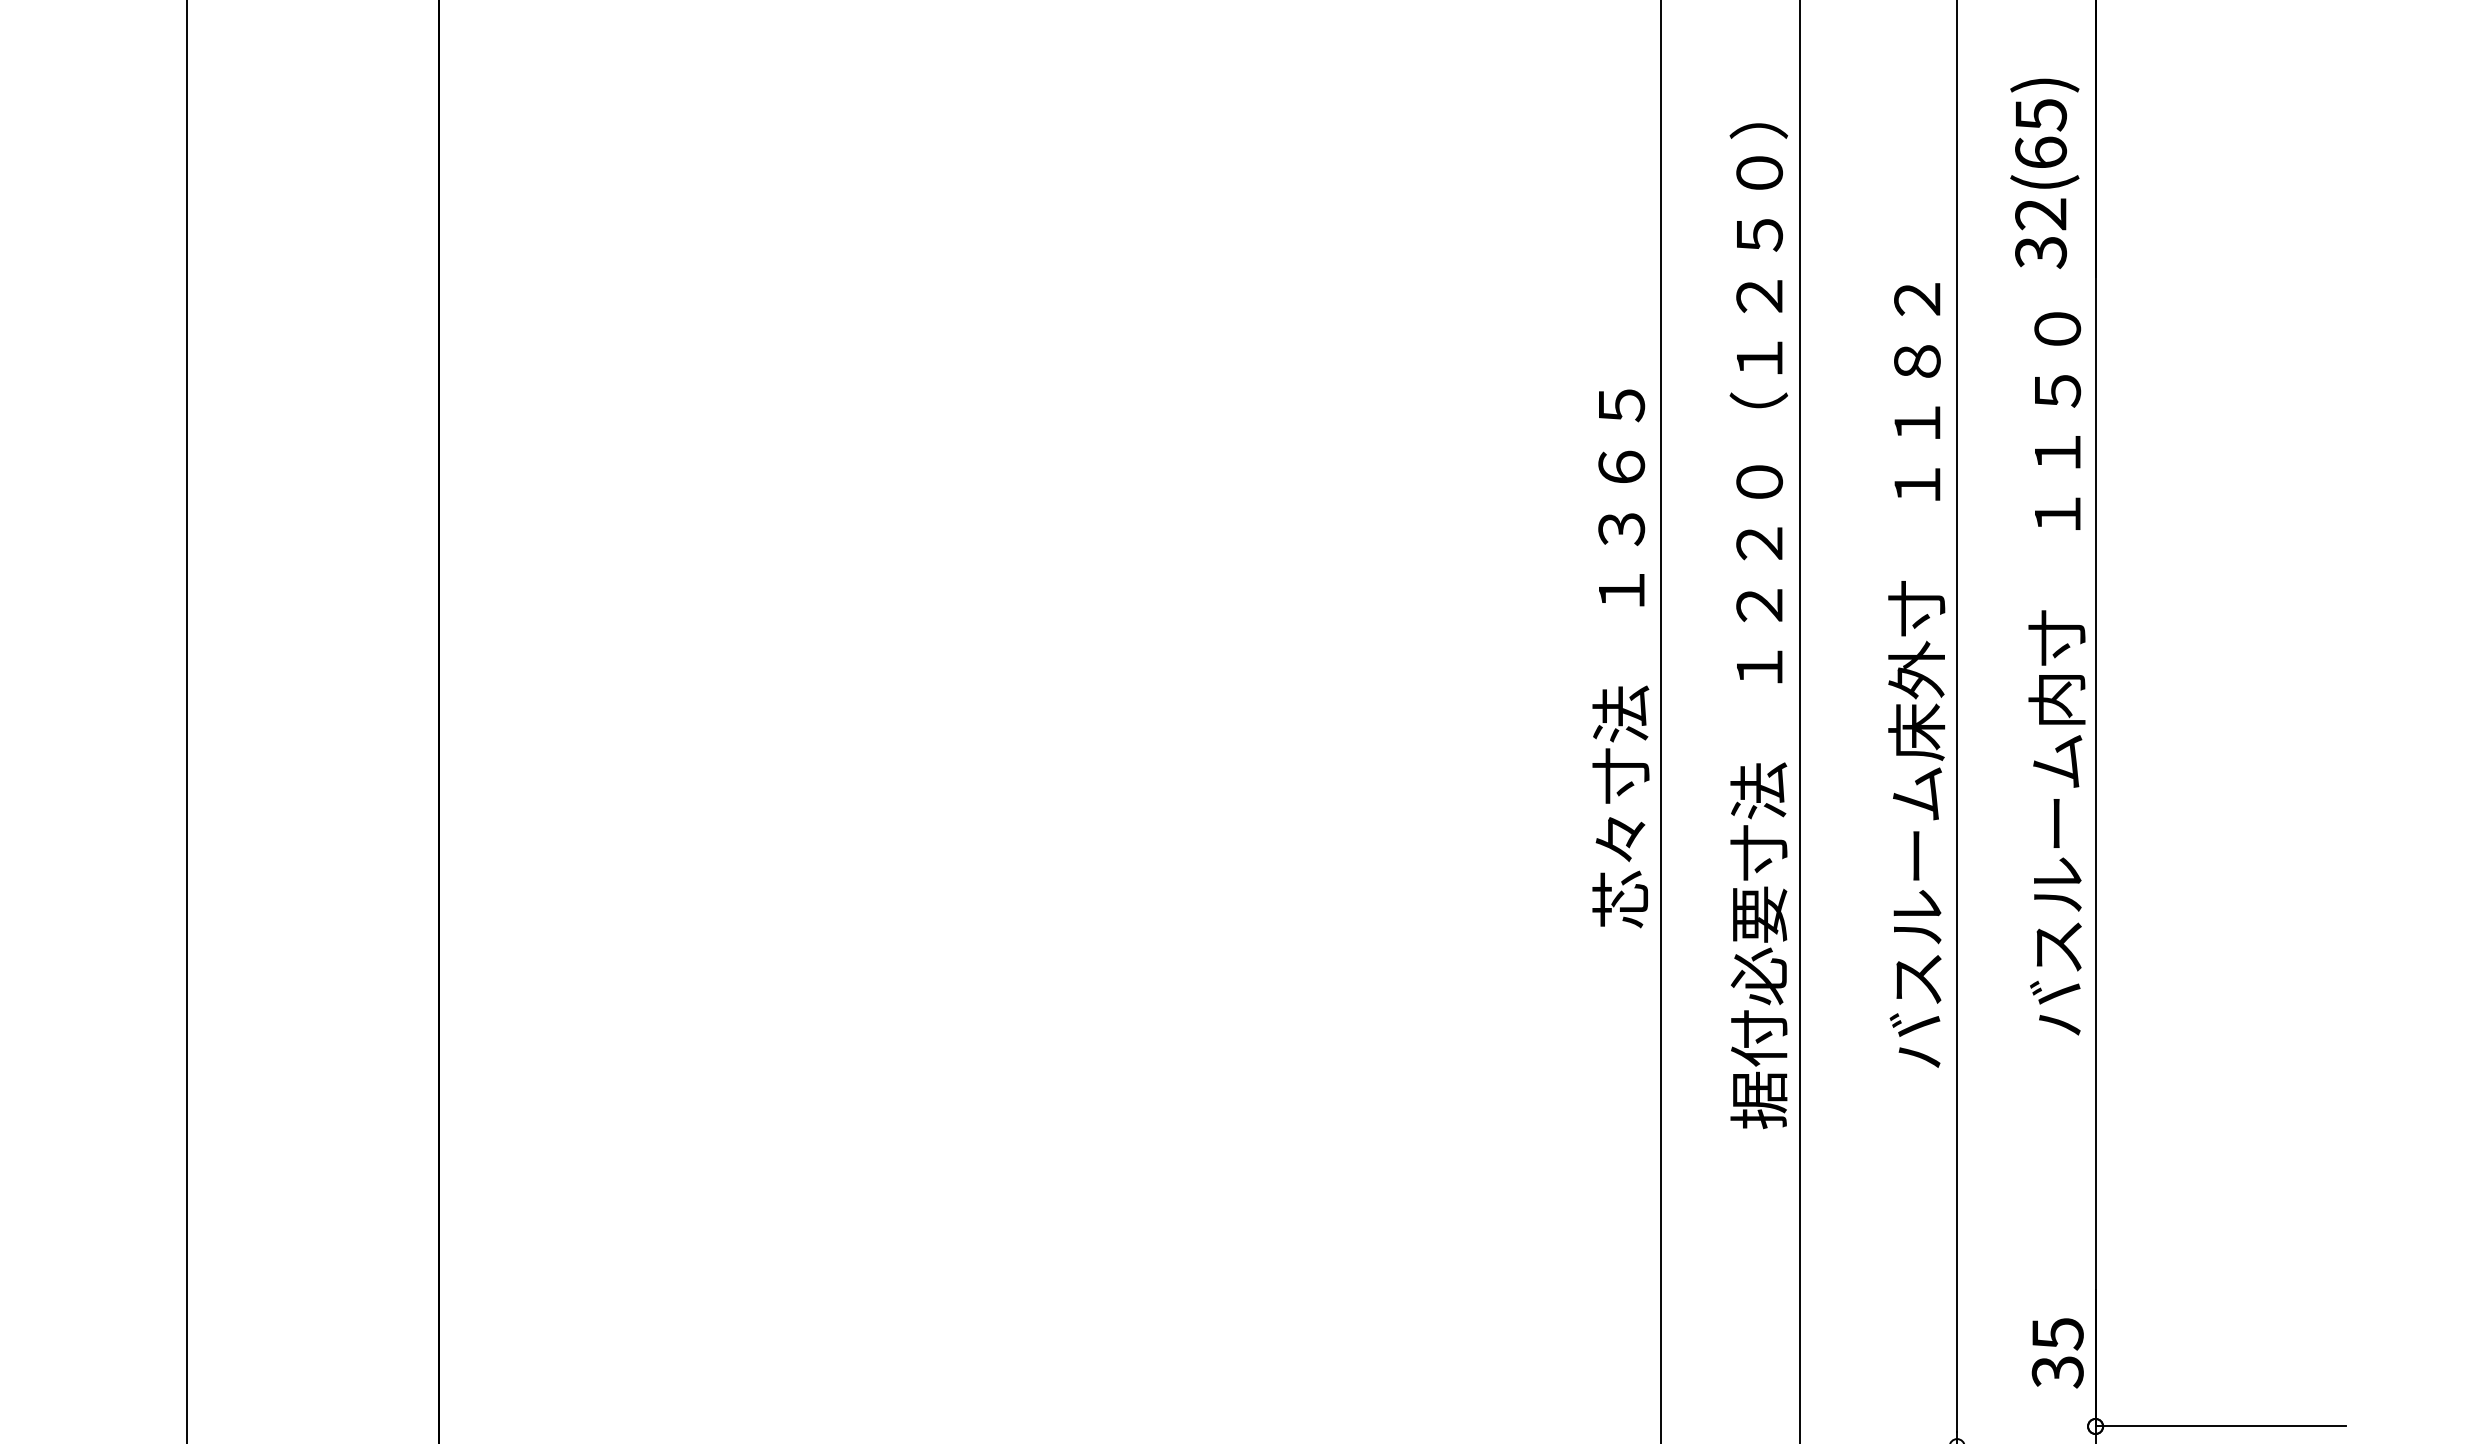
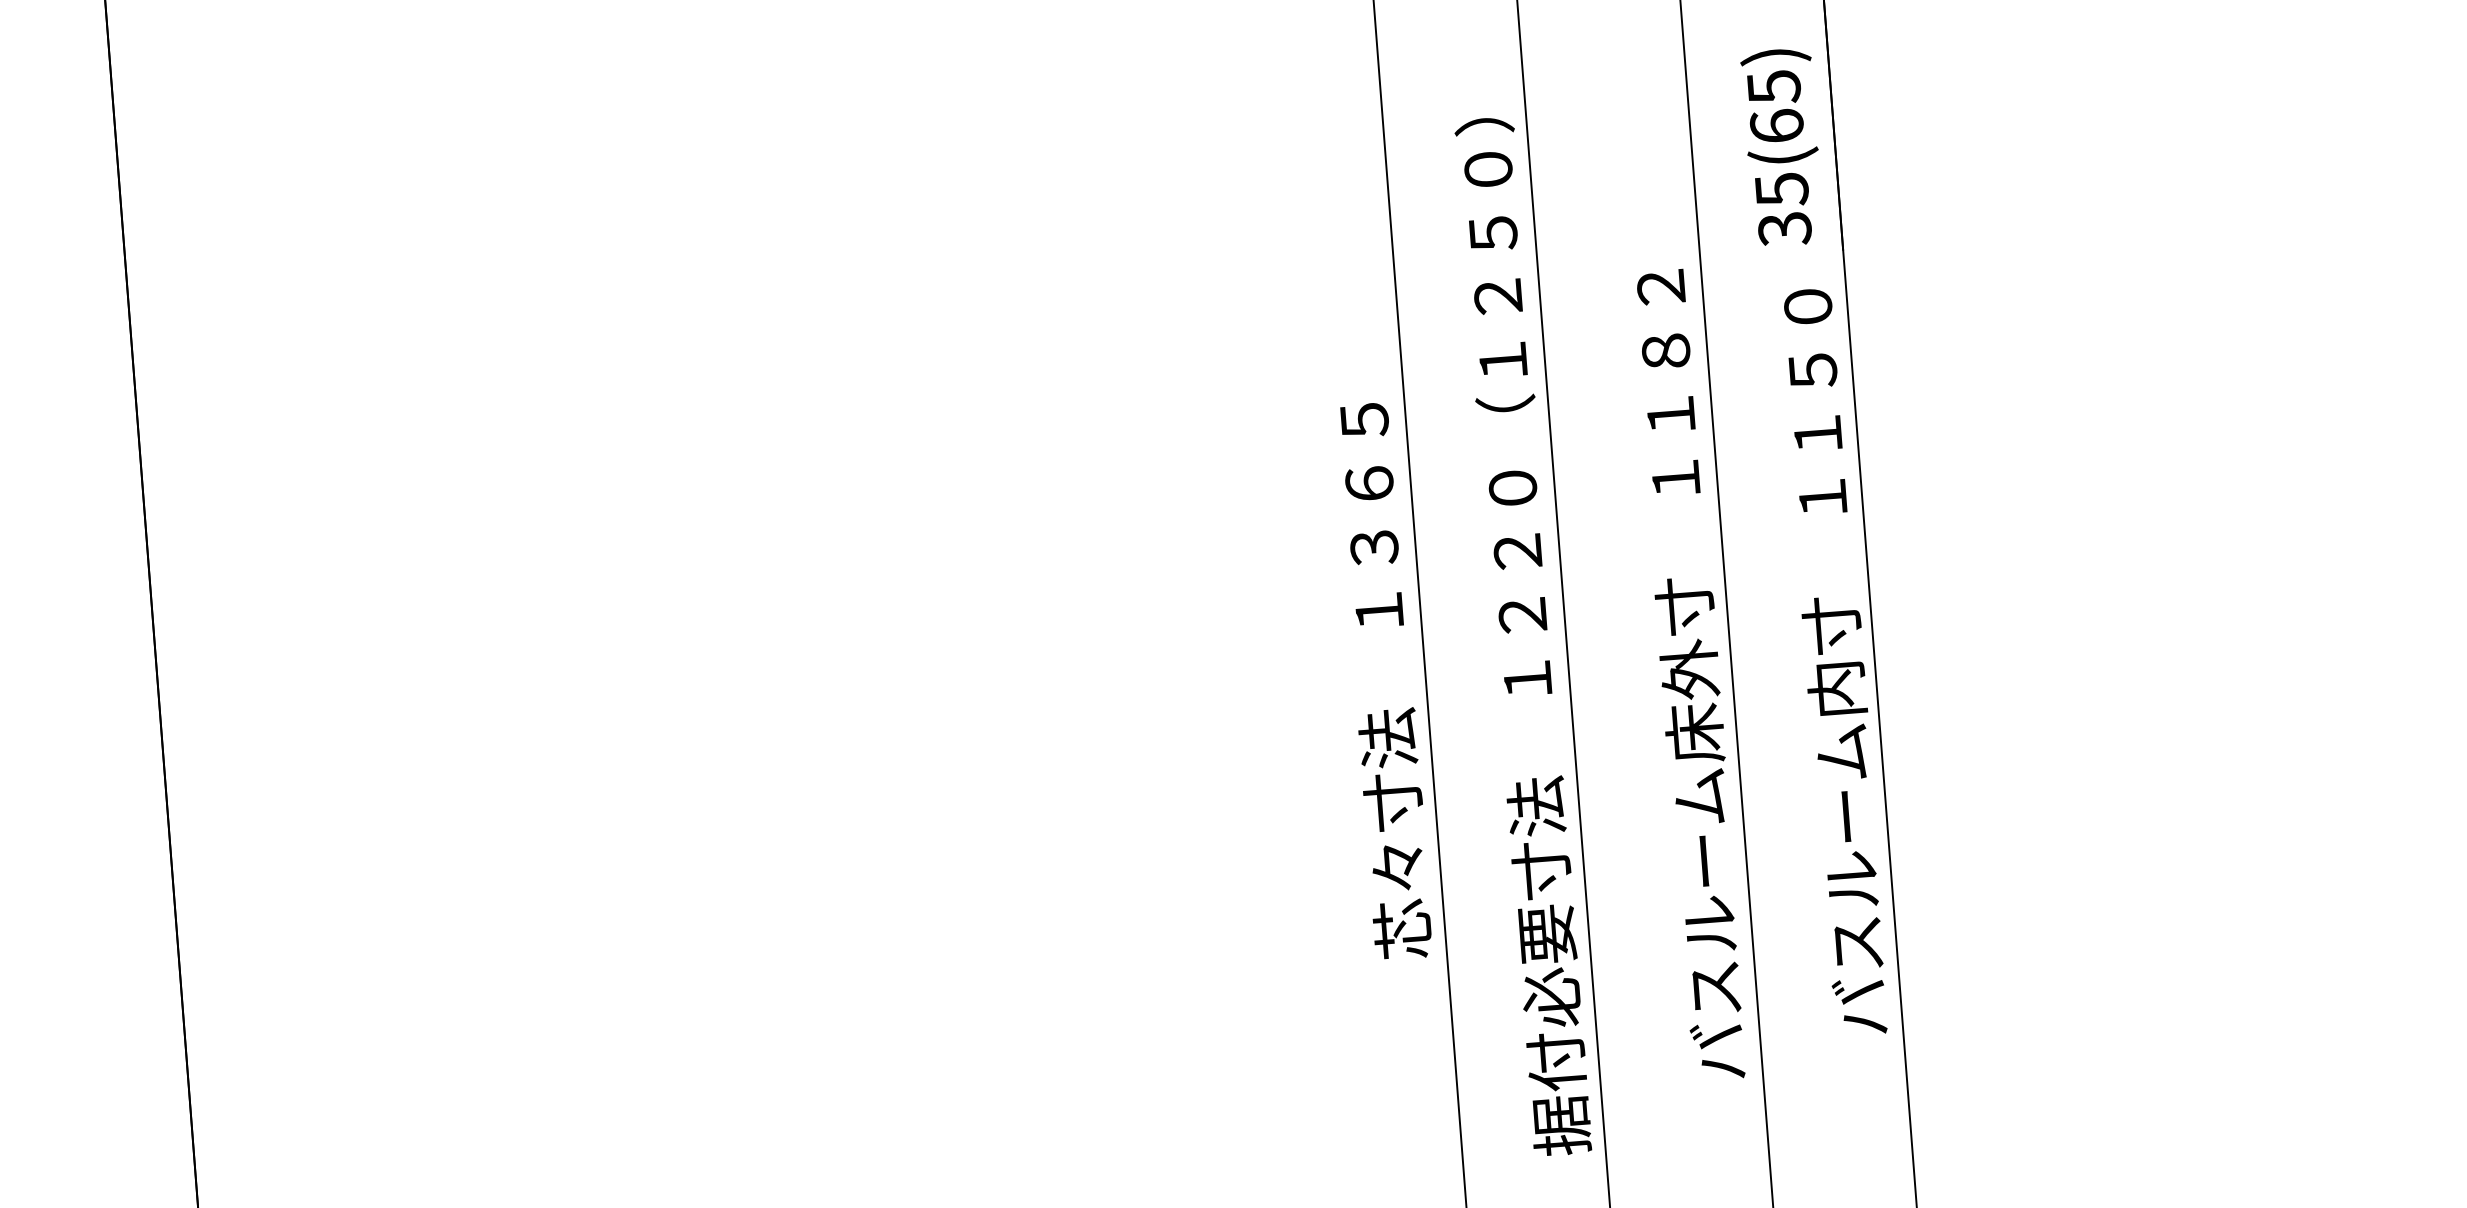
text: (2041, 214) -> (1782, 189), 32(65) -> 35(65)

